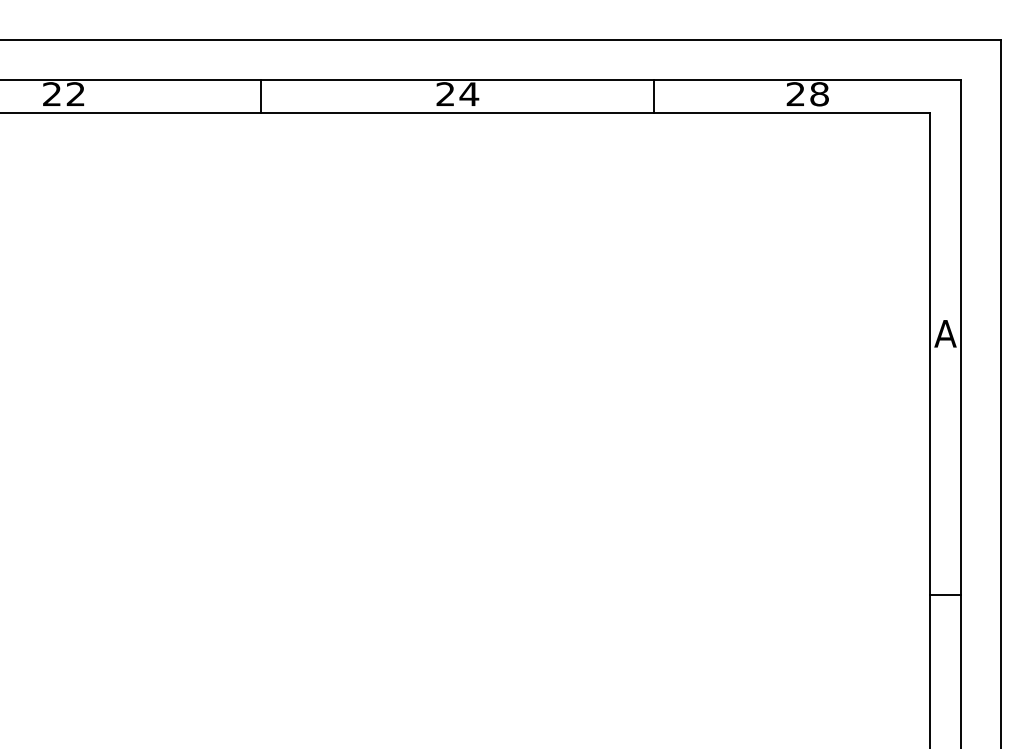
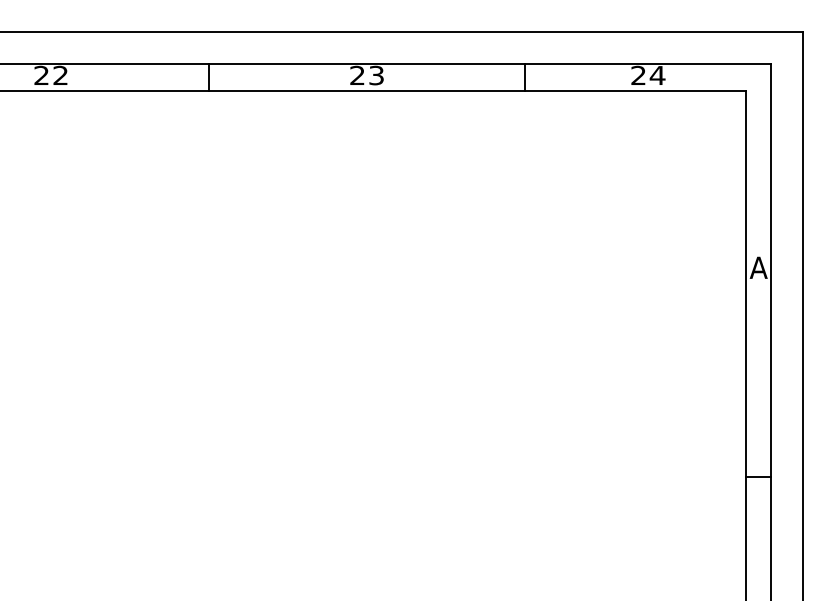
text: (469, 94) -> (376, 75), 24 -> 23
text: (819, 94) -> (657, 75), 28 -> 24

